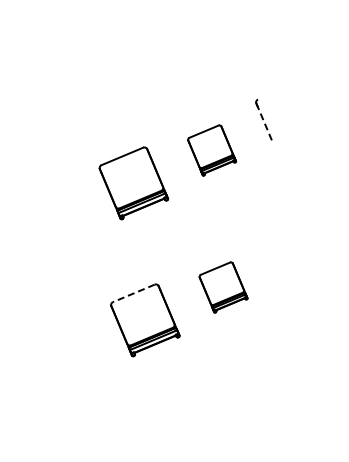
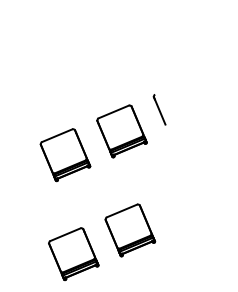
line: (264, 122) -> (159, 111), dashed -> solid
part: (211, 150) -> (121, 131), size x1.43
part: (223, 287) -> (130, 230), size x1.43
line: (133, 293) -> (65, 234), dashed -> solid

